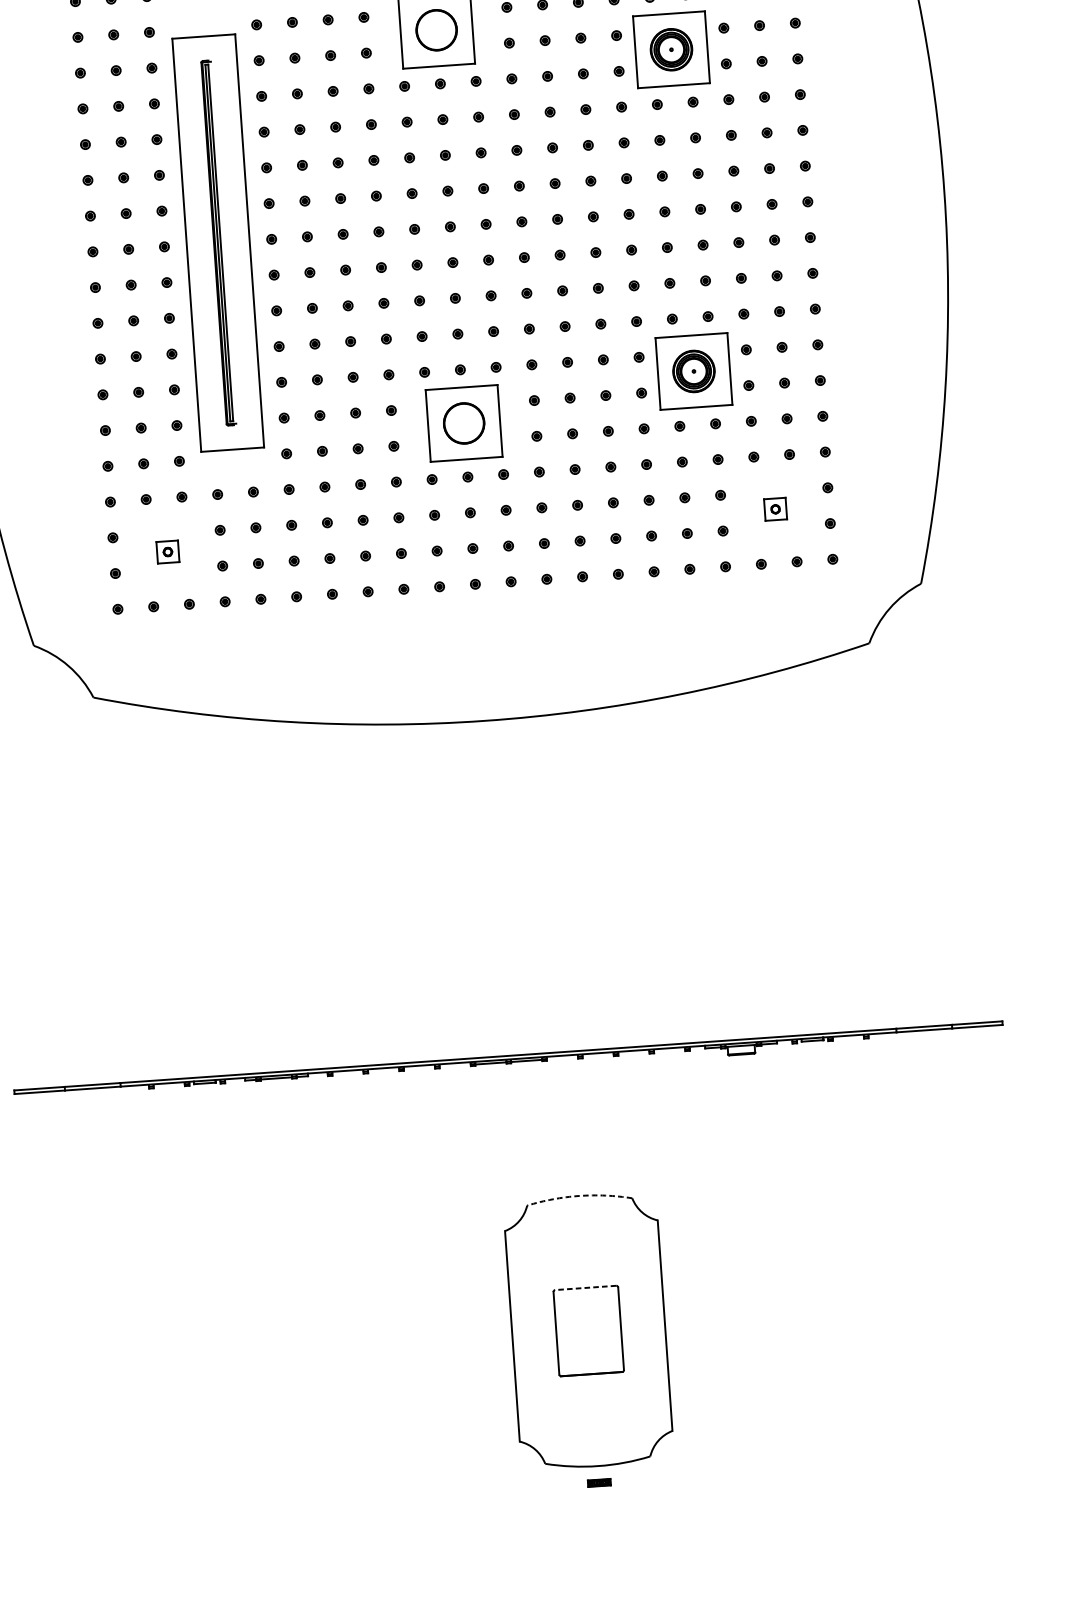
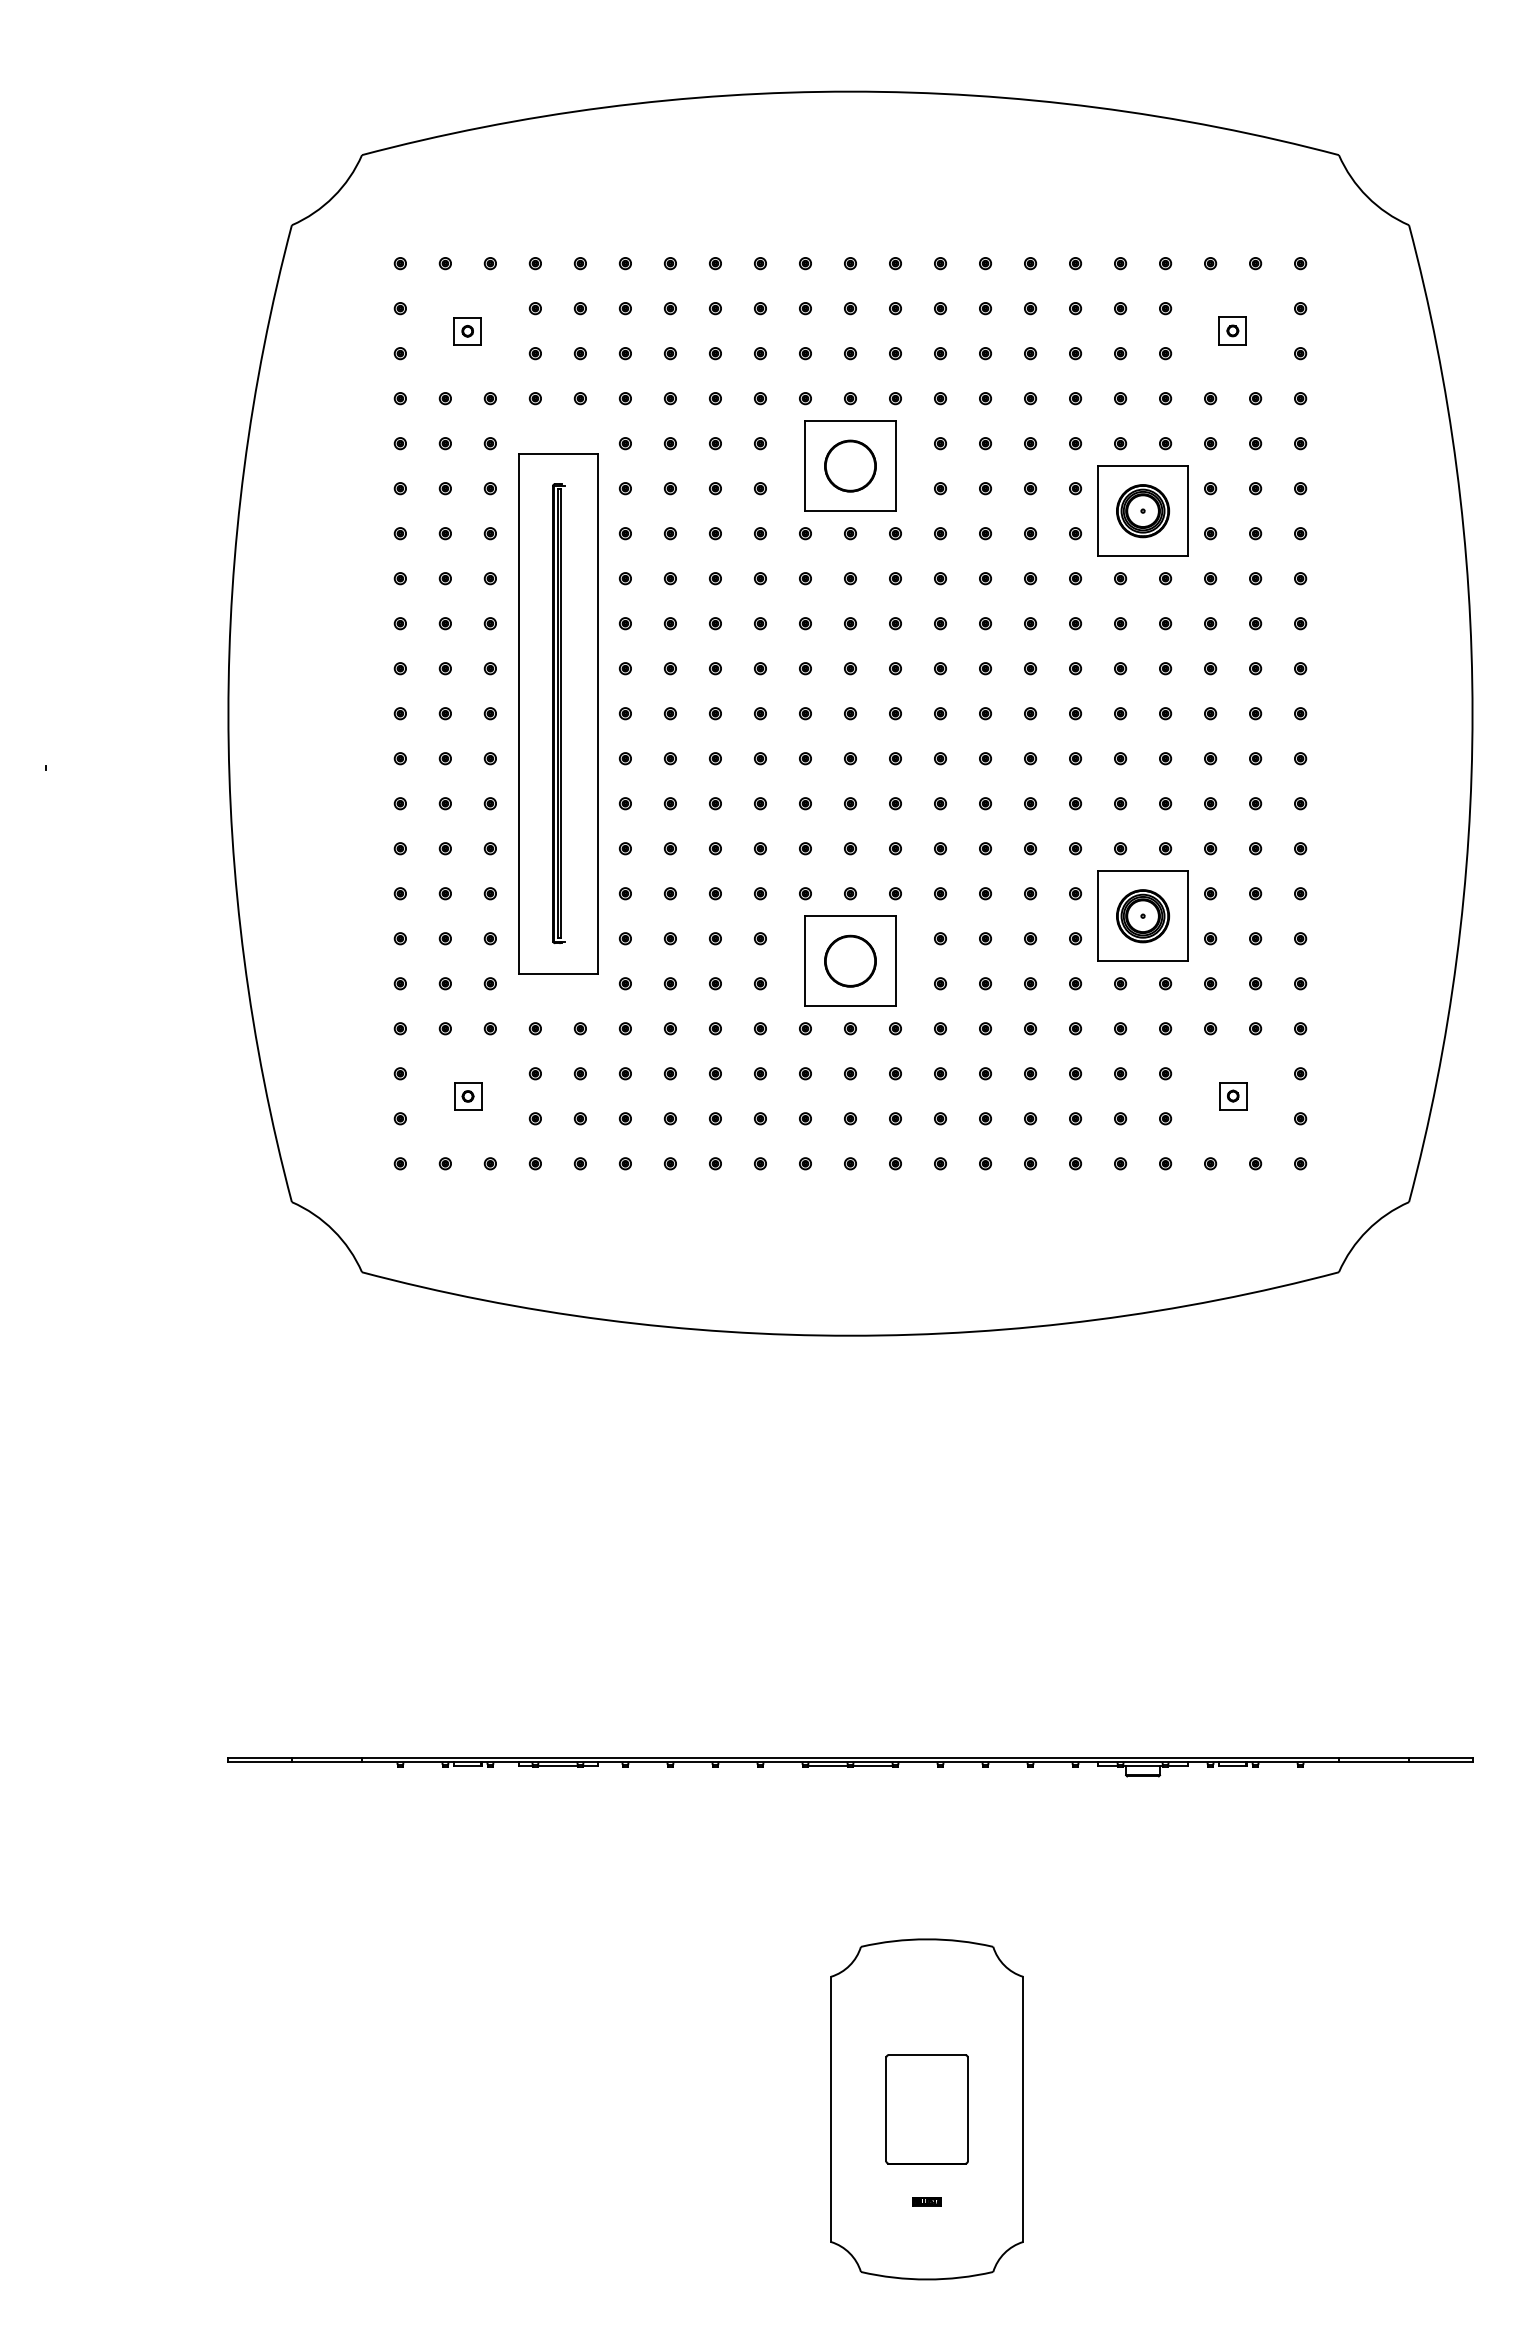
arc: (579, 1196) -> (927, 1939), dashed -> solid
line: (585, 1288) -> (926, 2055), dashed -> solid
part: (598, 1482) -> (926, 2201), moved

